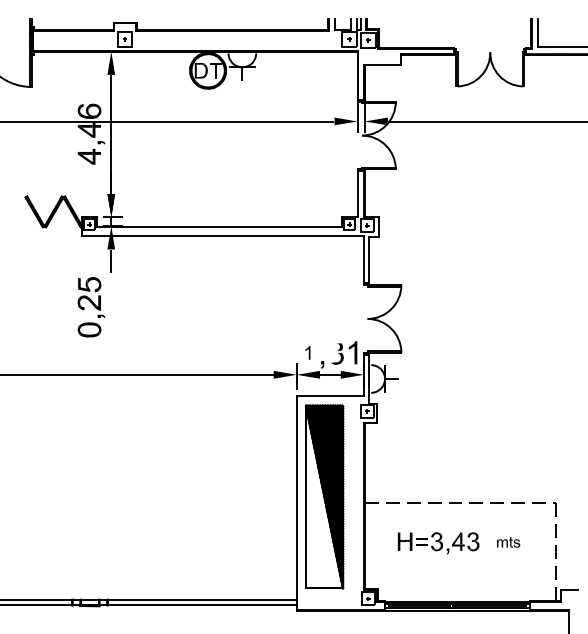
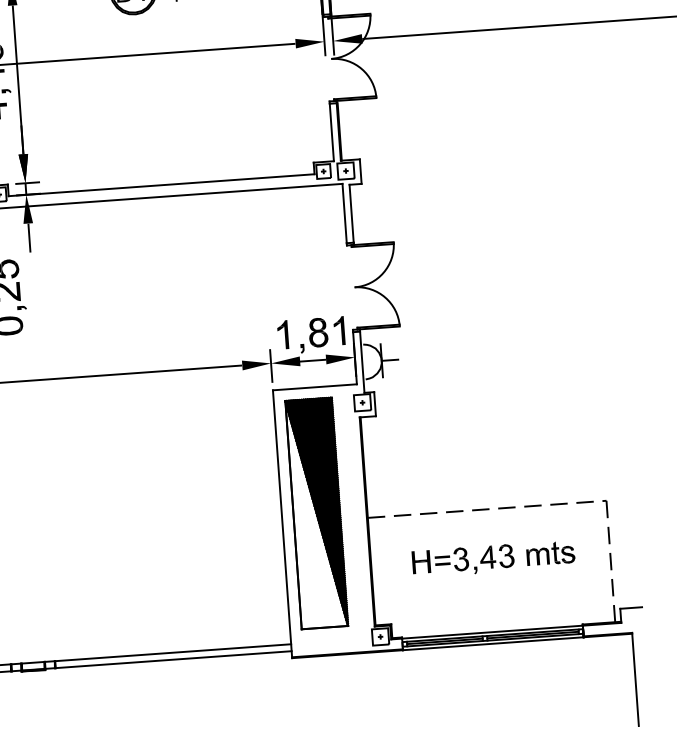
fill: (334, 351) -> (316, 330), added
part: (307, 352) -> (282, 334), size x1.67
part: (508, 542) -> (550, 553), size x1.67

